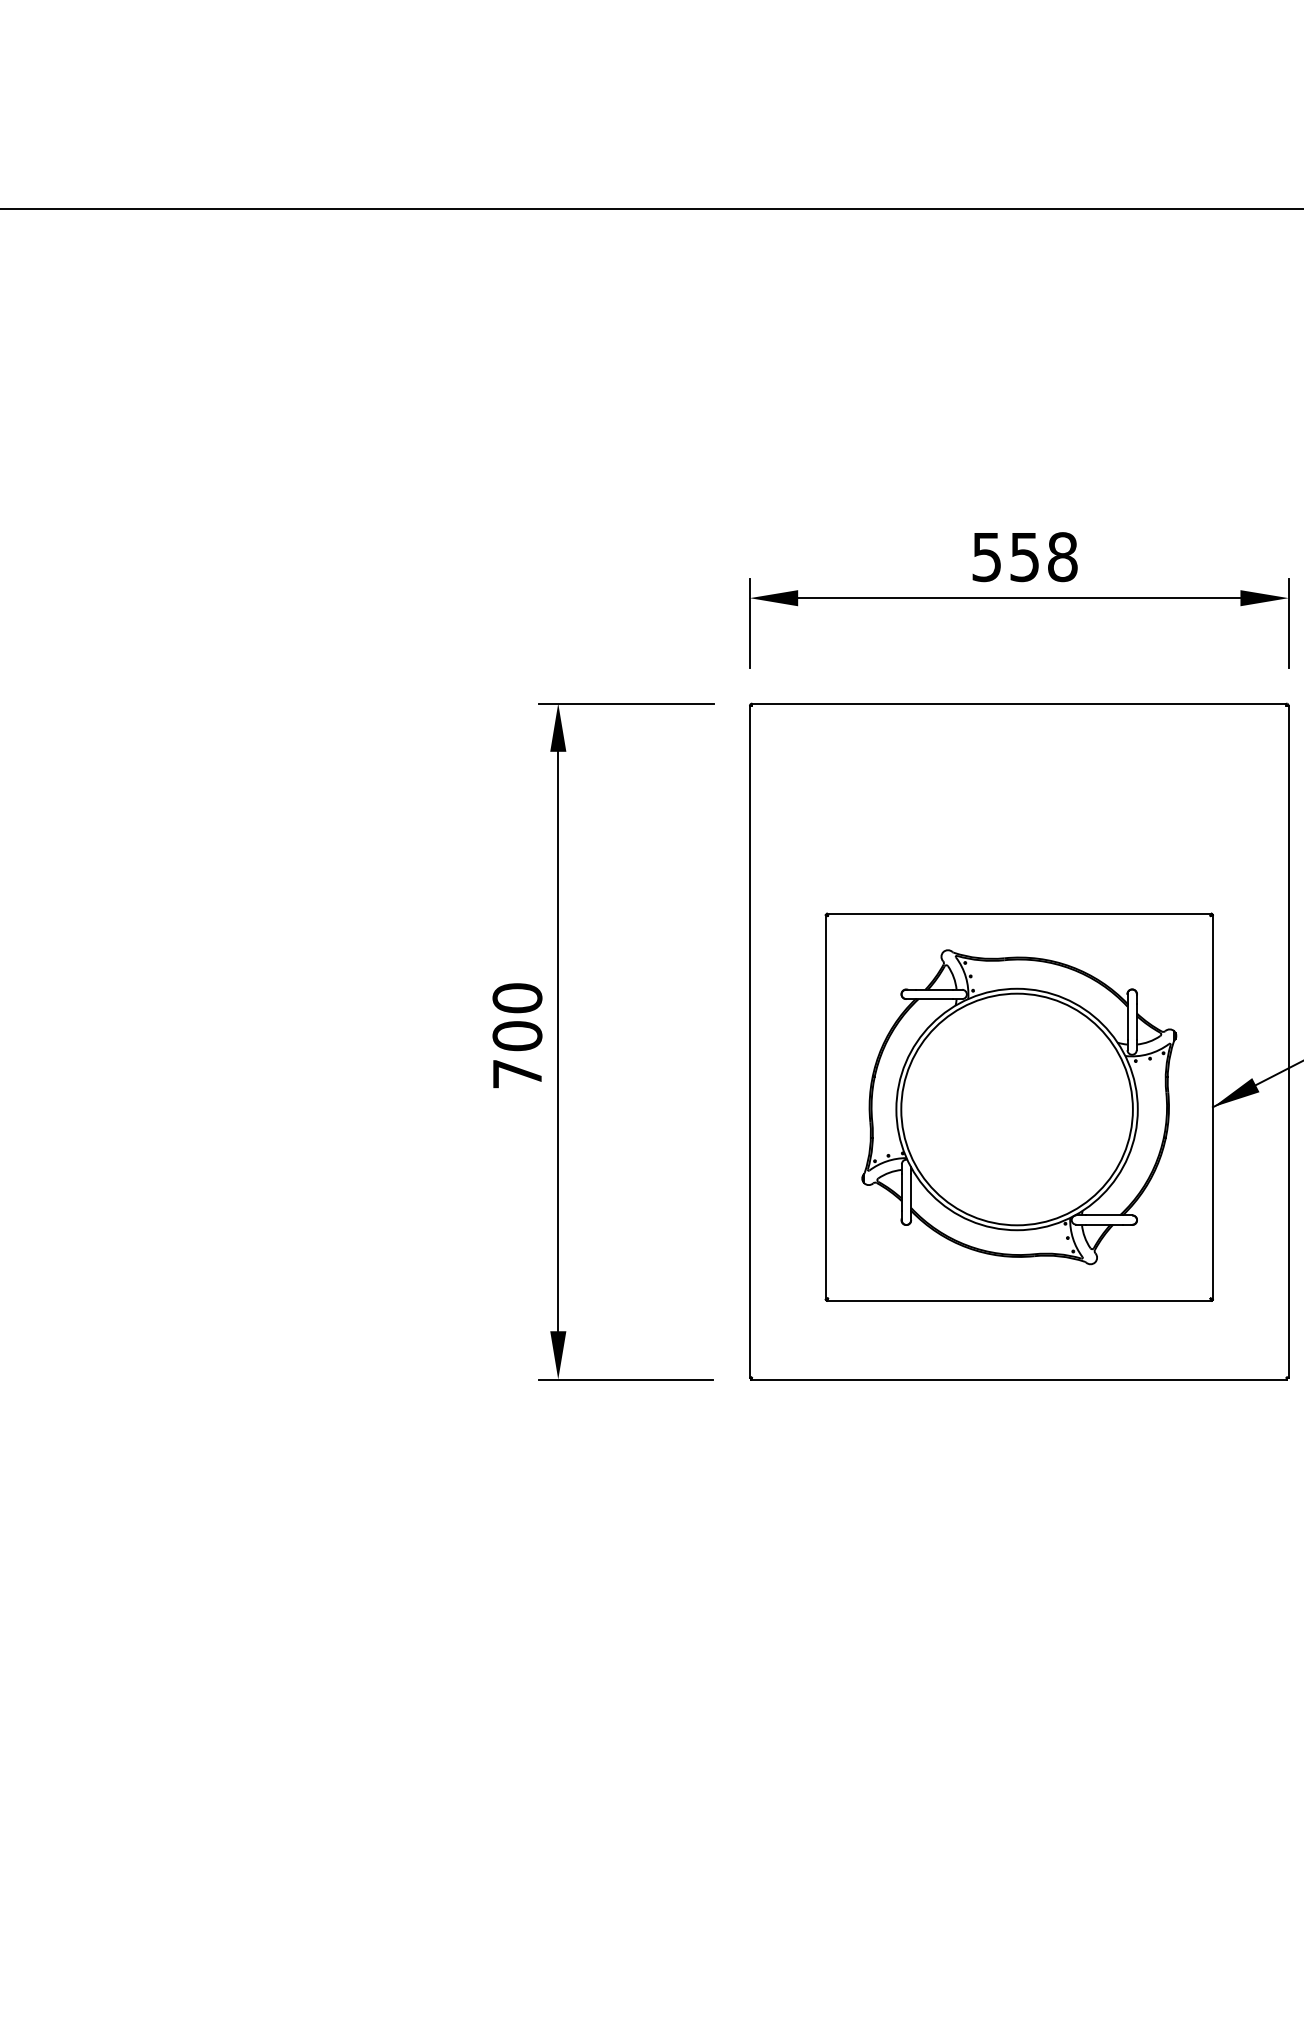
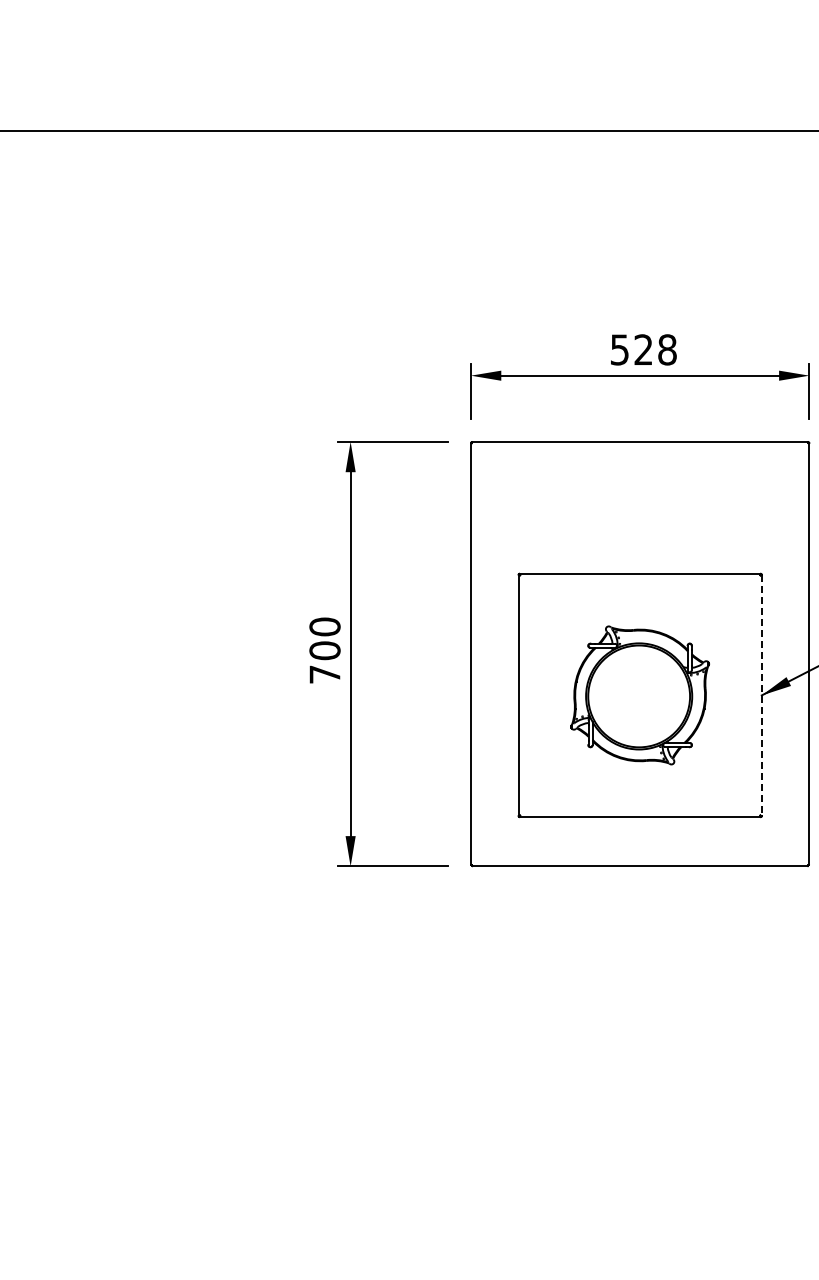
text: (1024, 556) -> (643, 349), 558 -> 528
part: (1018, 1107) -> (639, 695), size x0.7
line: (1212, 1107) -> (761, 695), solid -> dashed

